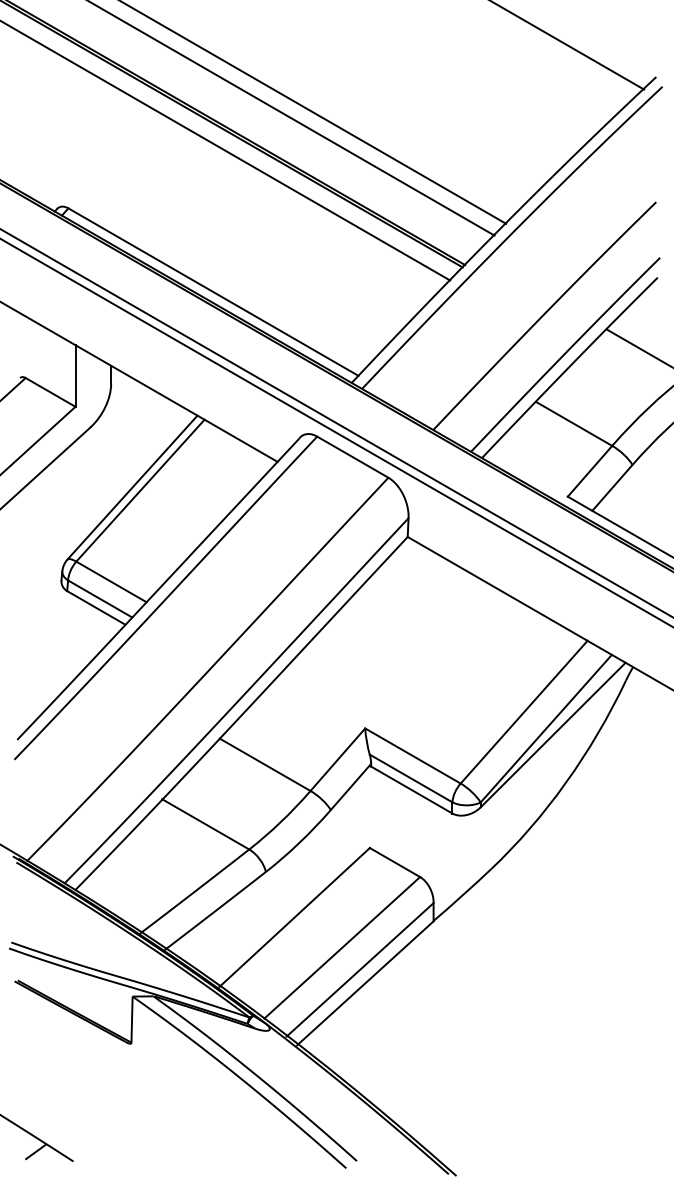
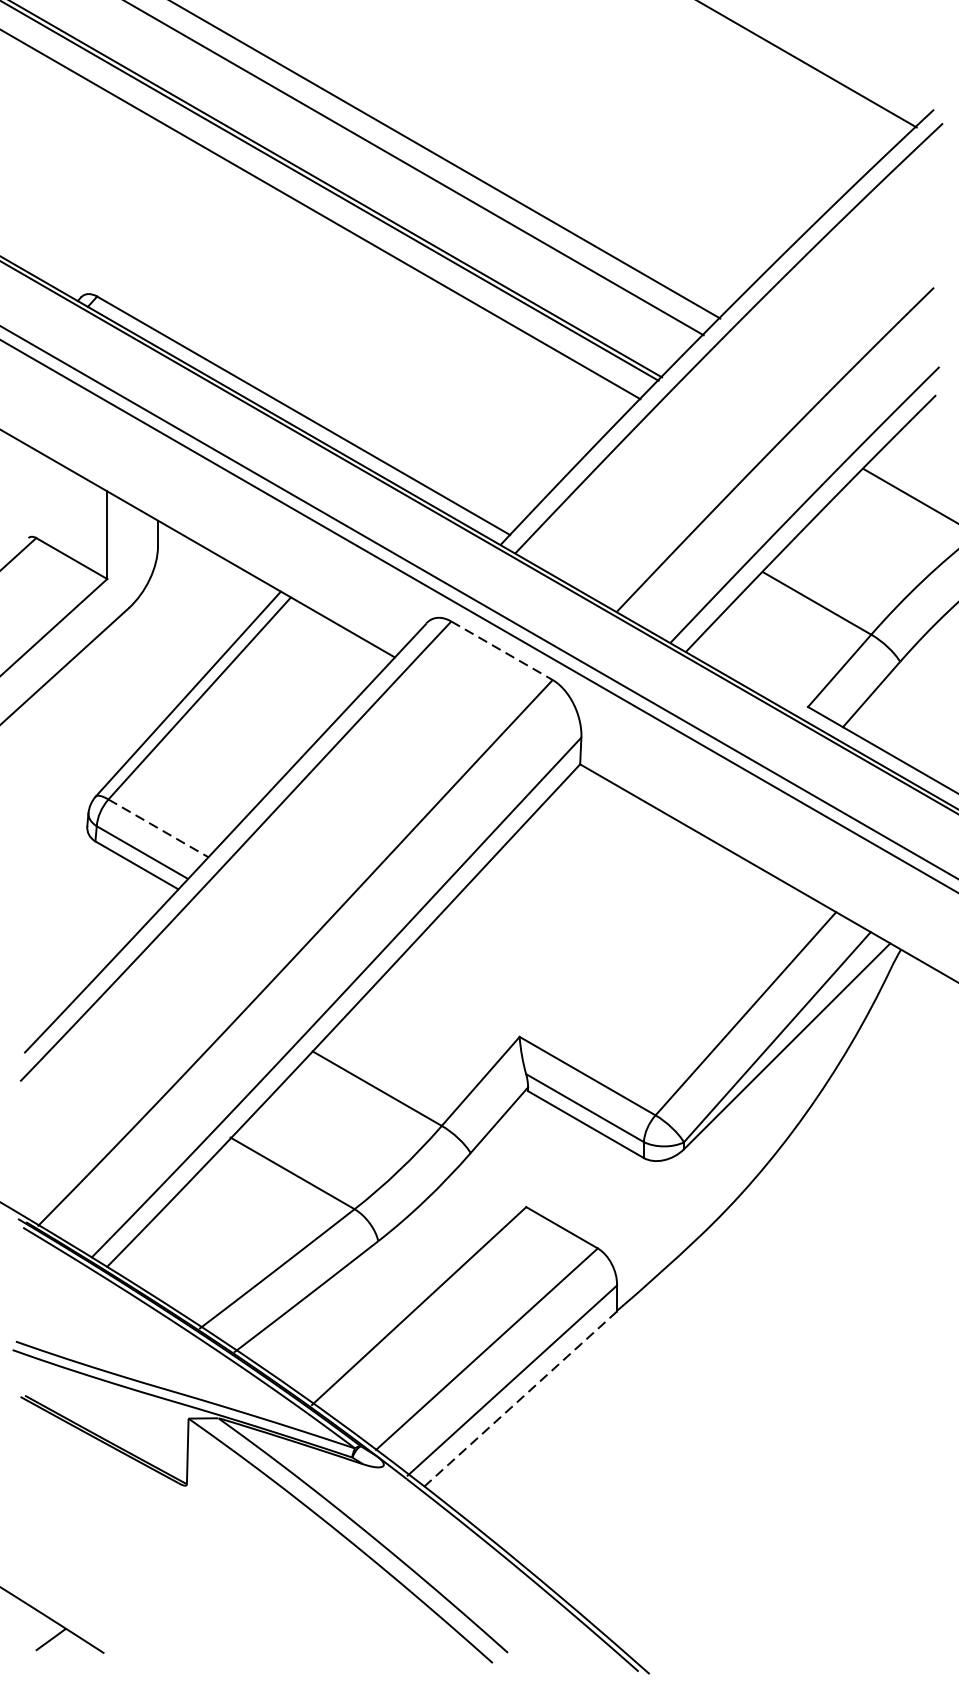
line: (353, 457) -> (502, 651), solid -> dashed
line: (111, 581) -> (158, 827), solid -> dashed
line: (365, 983) -> (520, 1399), solid -> dashed

